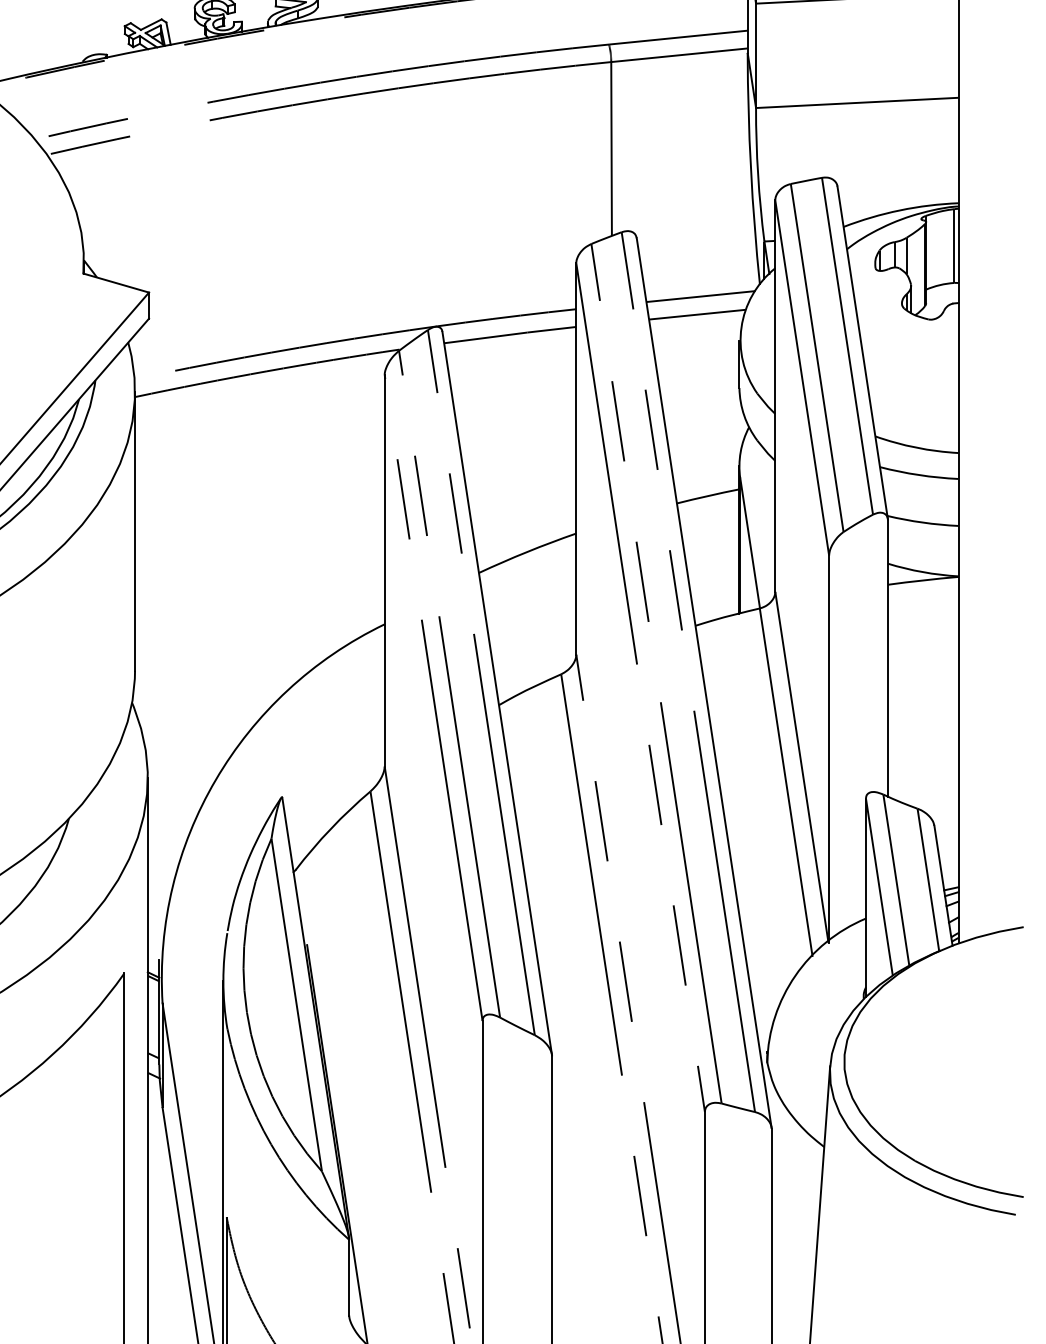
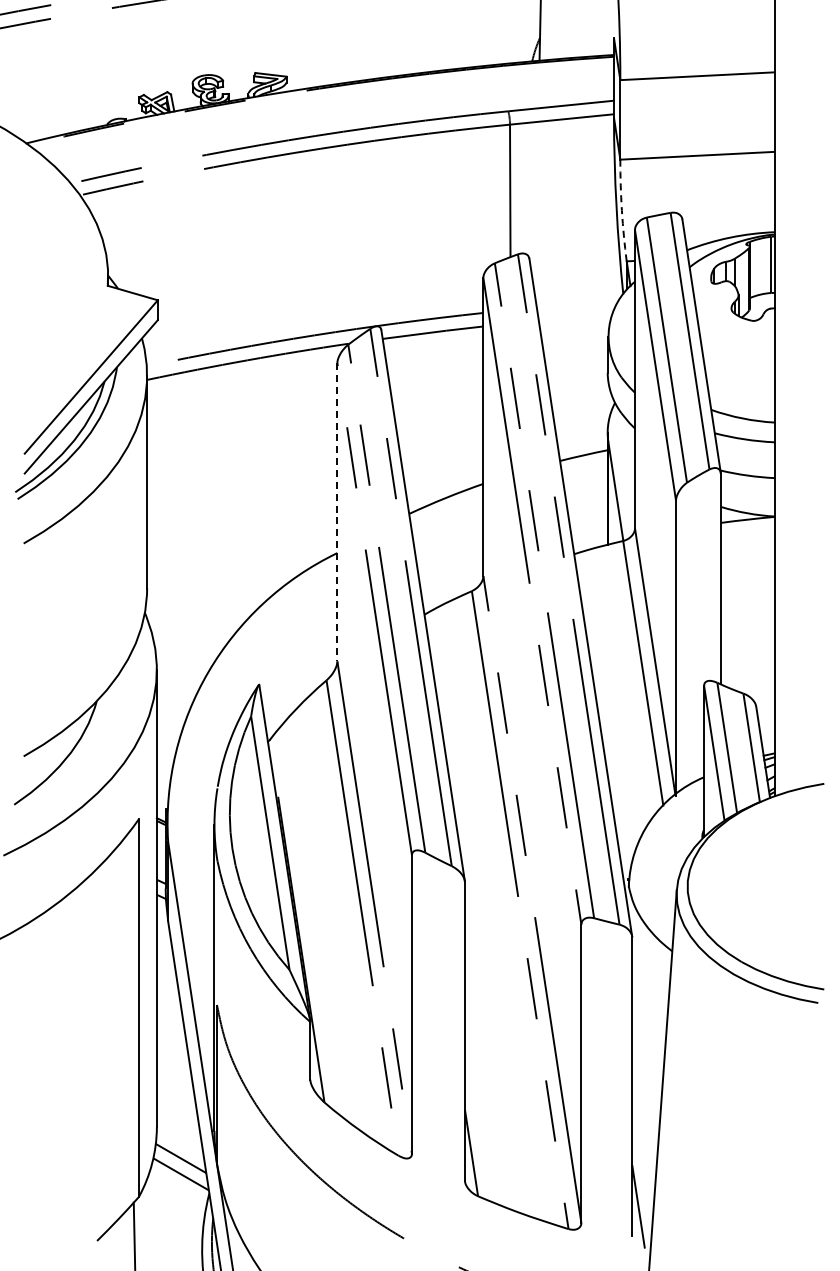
arc: (757, 174) -> (621, 210), solid -> dashed
line: (701, 296) -> (578, 303), removed
line: (697, 313) -> (575, 316), removed
line: (384, 571) -> (337, 512), solid -> dashed

